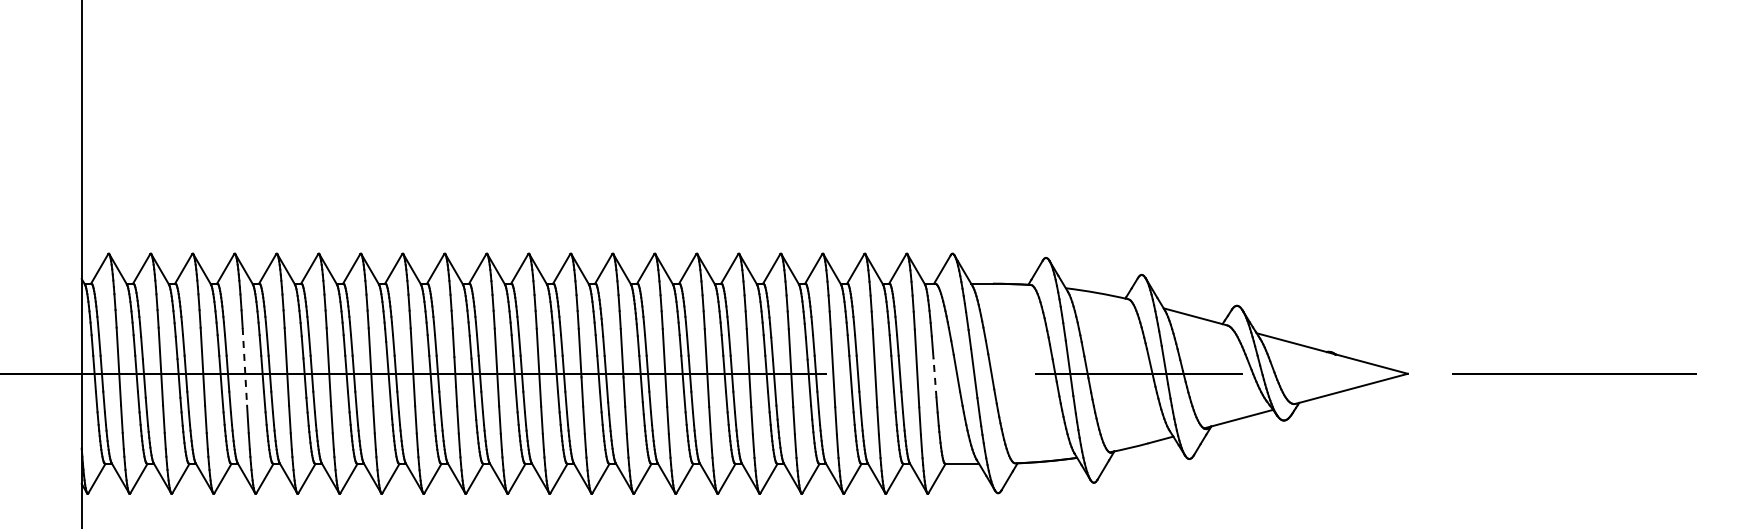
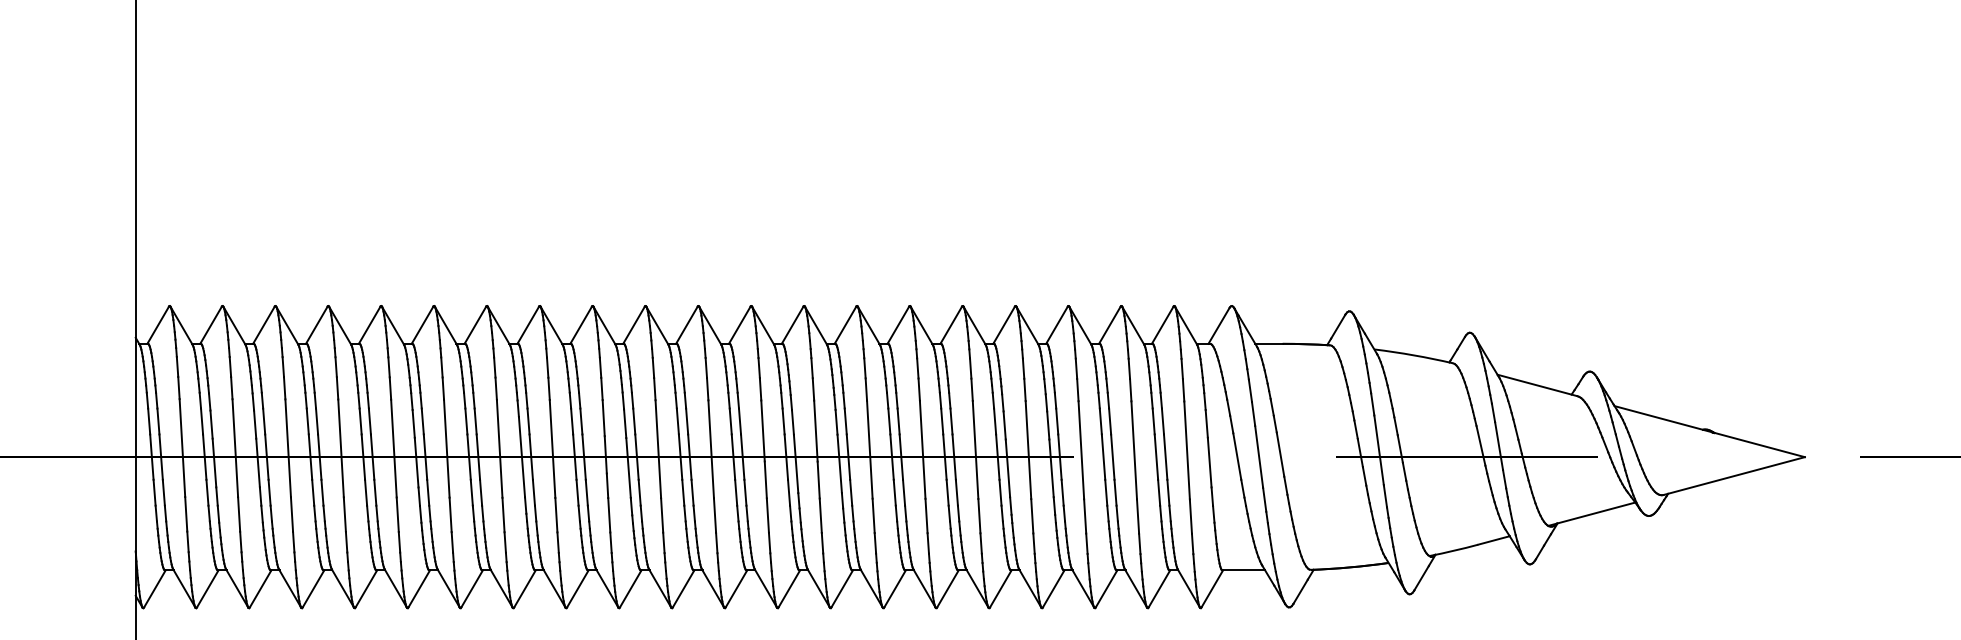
line: (244, 366) -> (340, 447), dashed -> solid
line: (935, 378) -> (1210, 463), dashed -> solid

